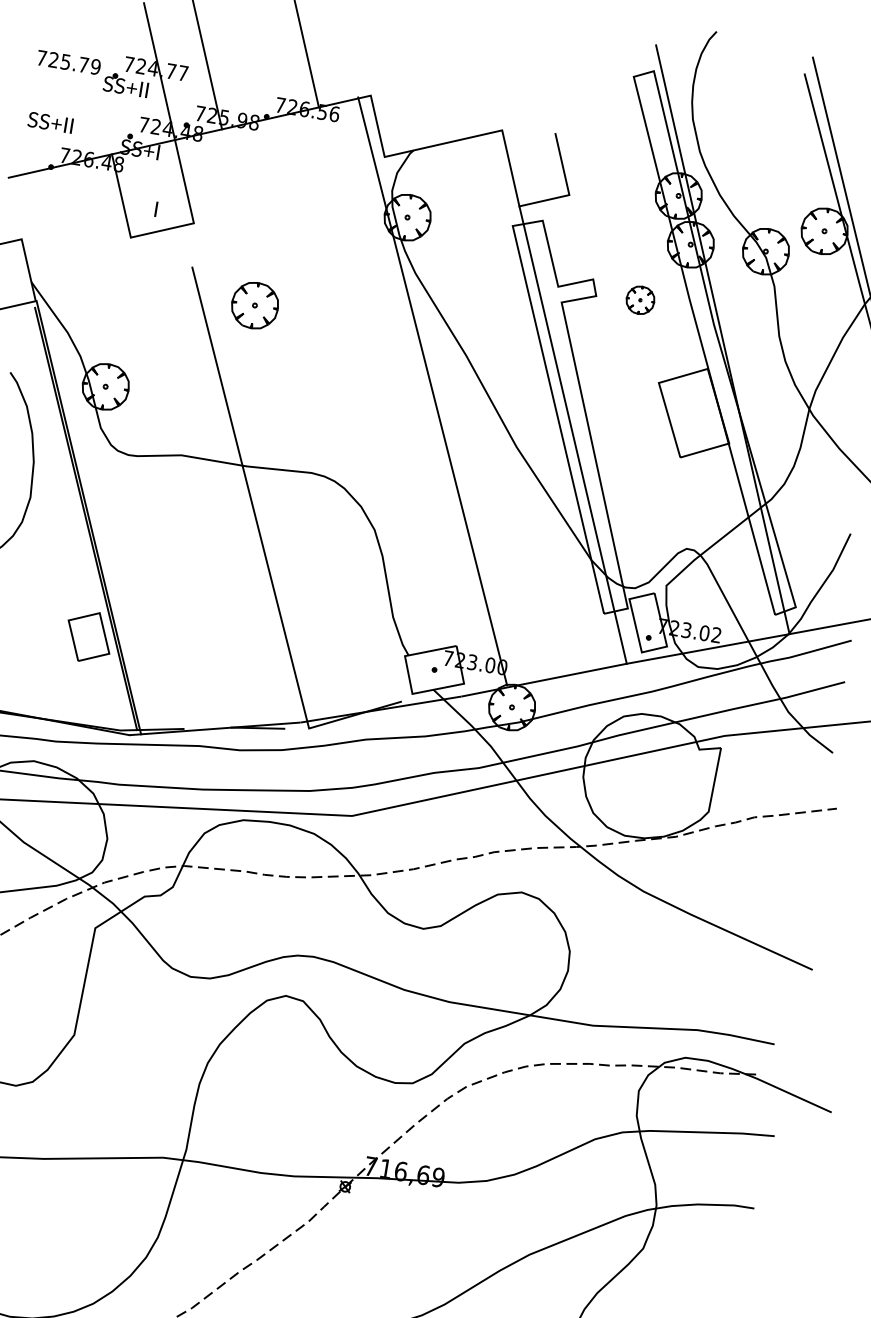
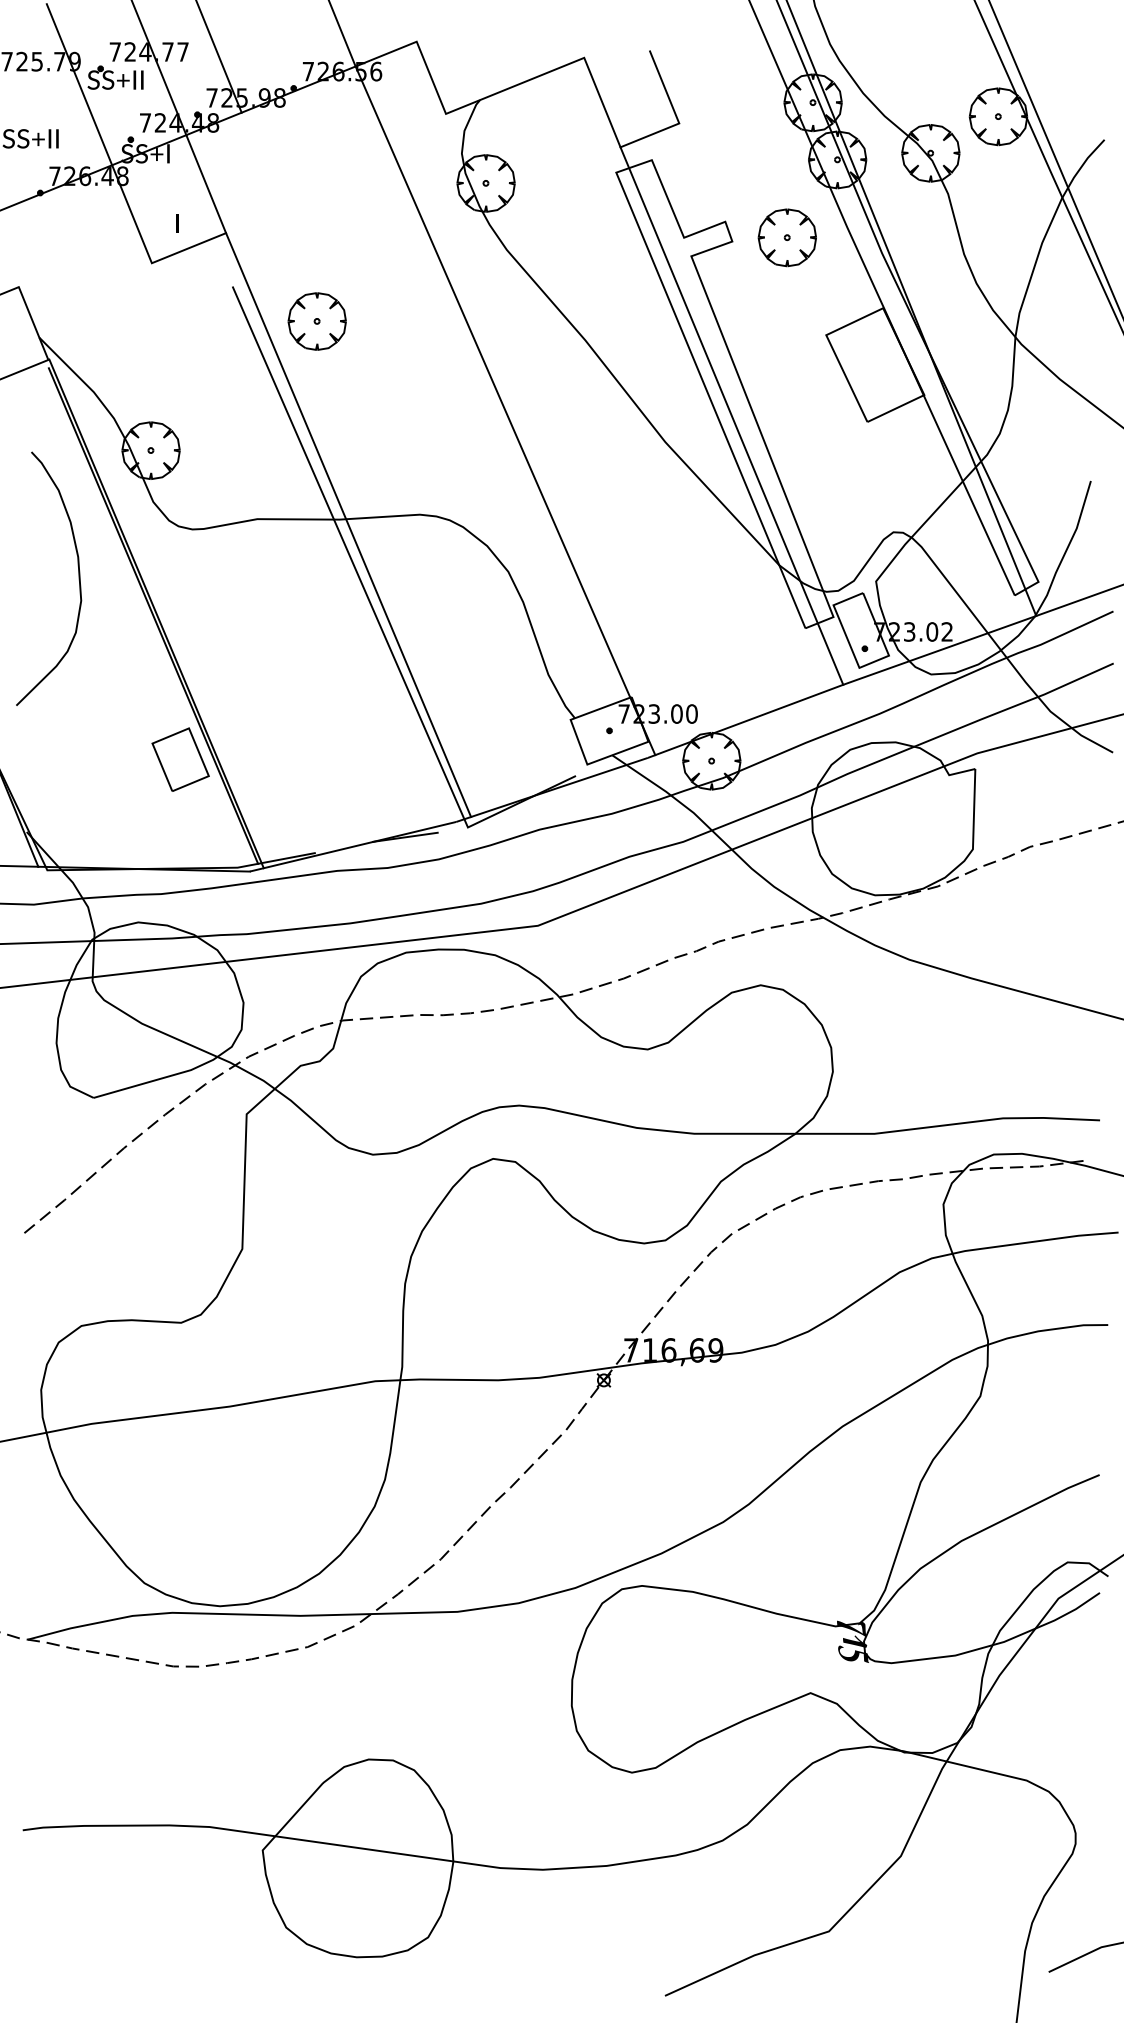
line: (96, 85) -> (79, 84), added
part: (639, 299) -> (786, 237), size x1.67
line: (432, 391) -> (505, 410), moved
line: (253, 472) -> (348, 525), added

